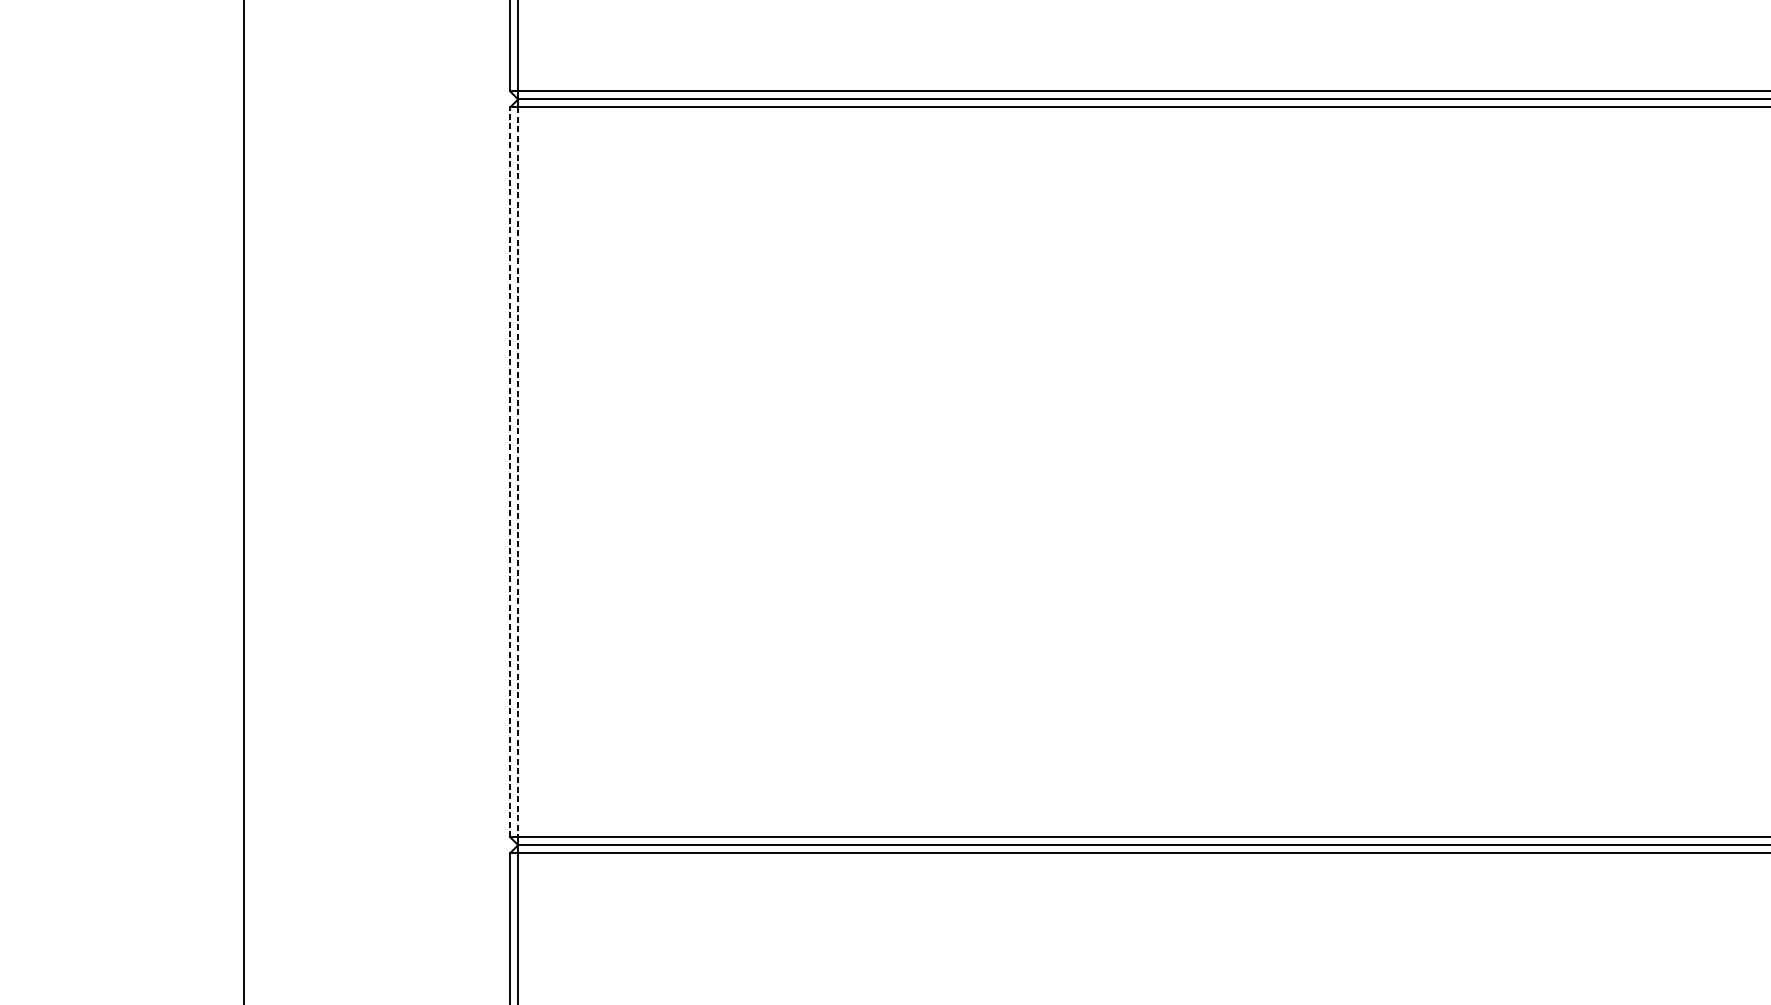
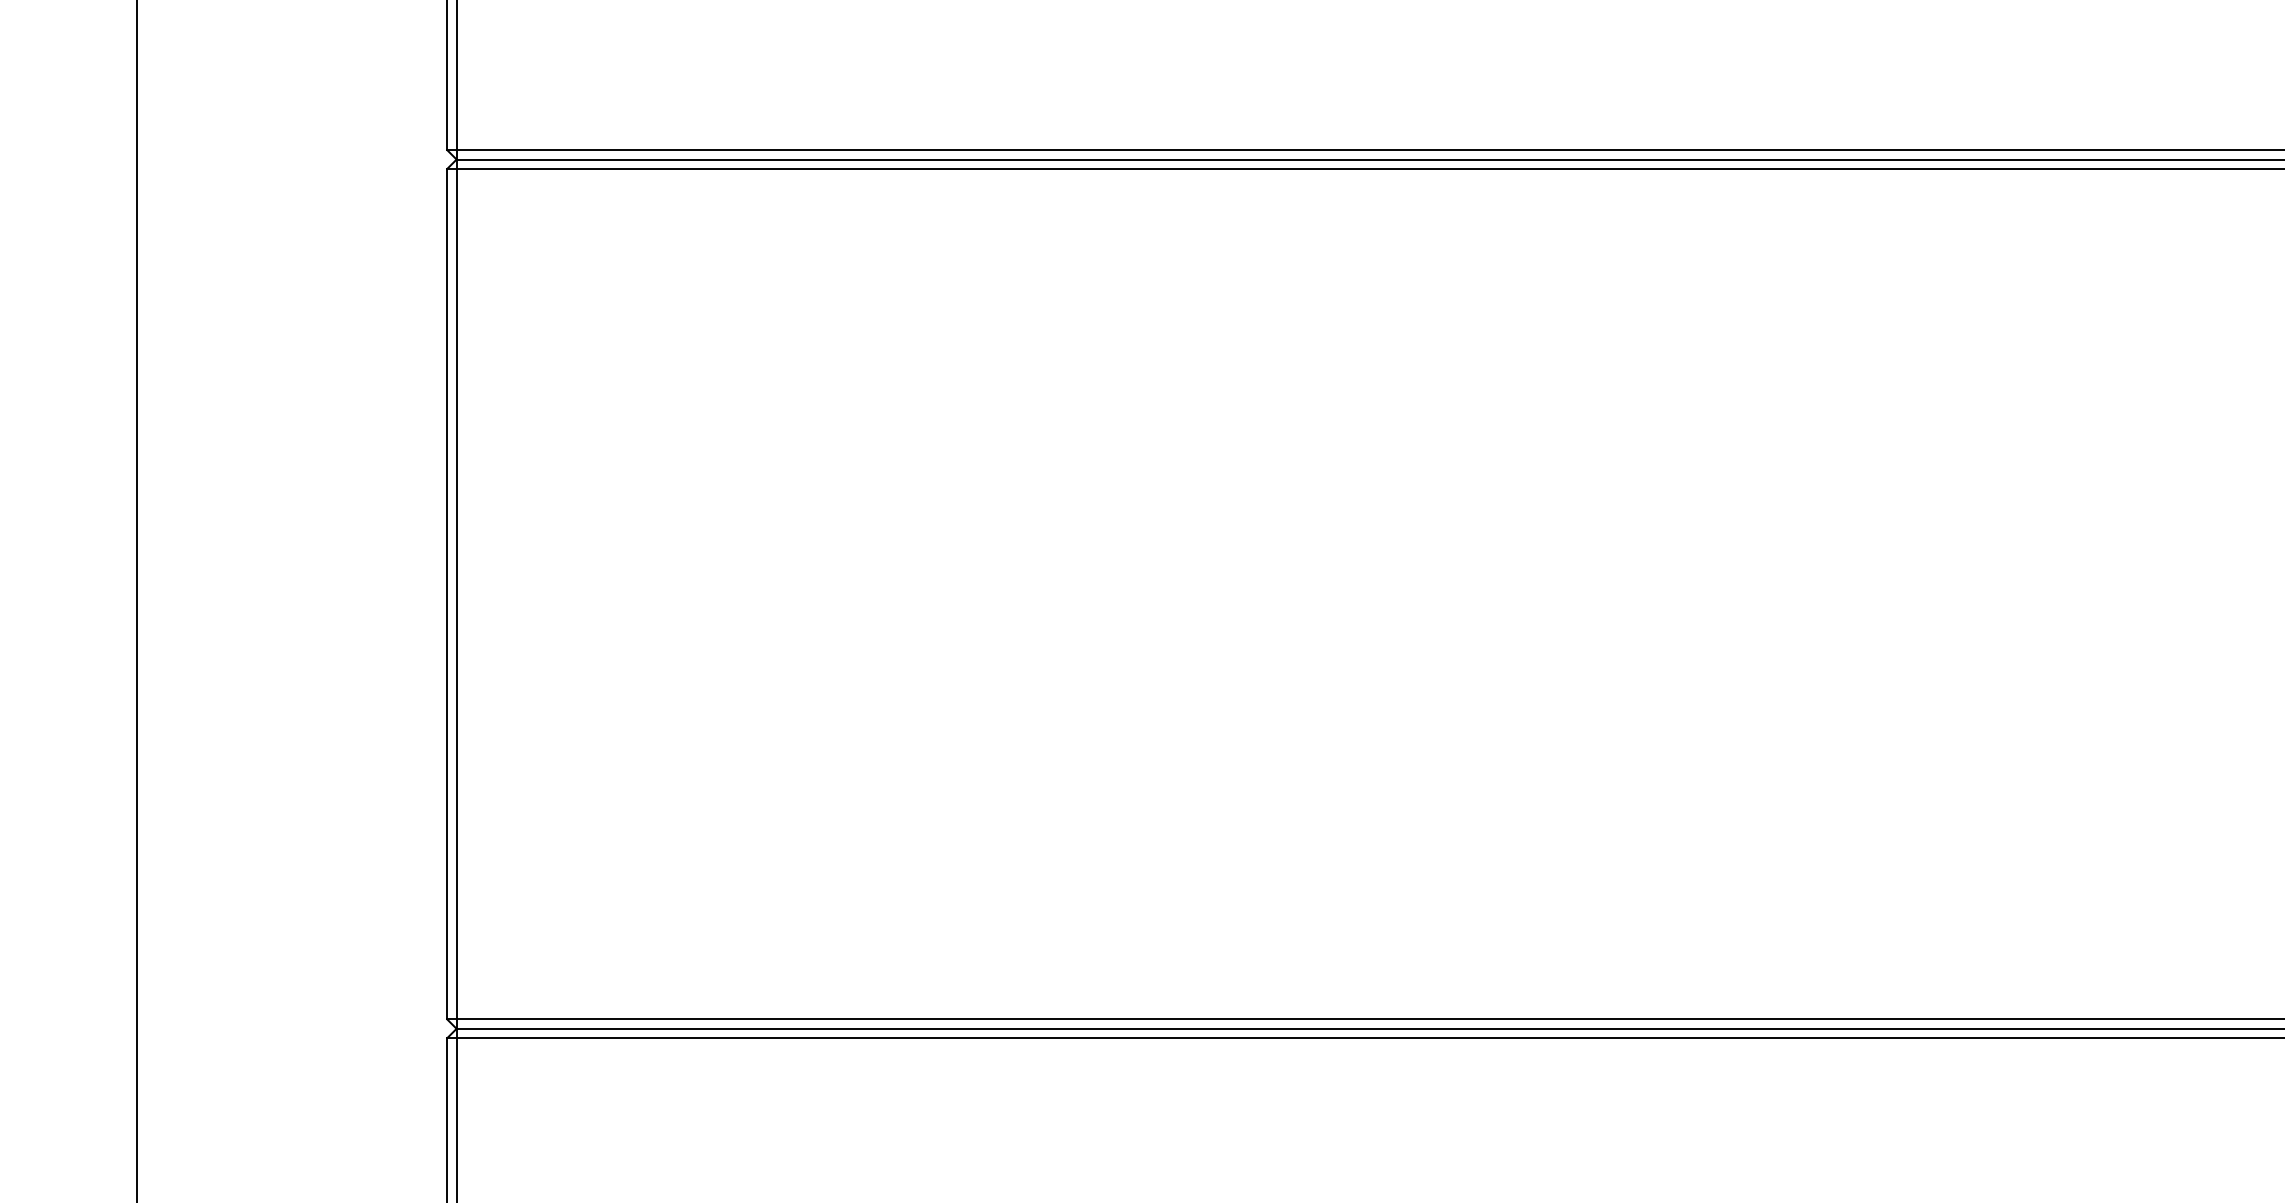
line: (510, 471) -> (447, 593), dashed -> solid
line: (518, 472) -> (456, 594), dashed -> solid

